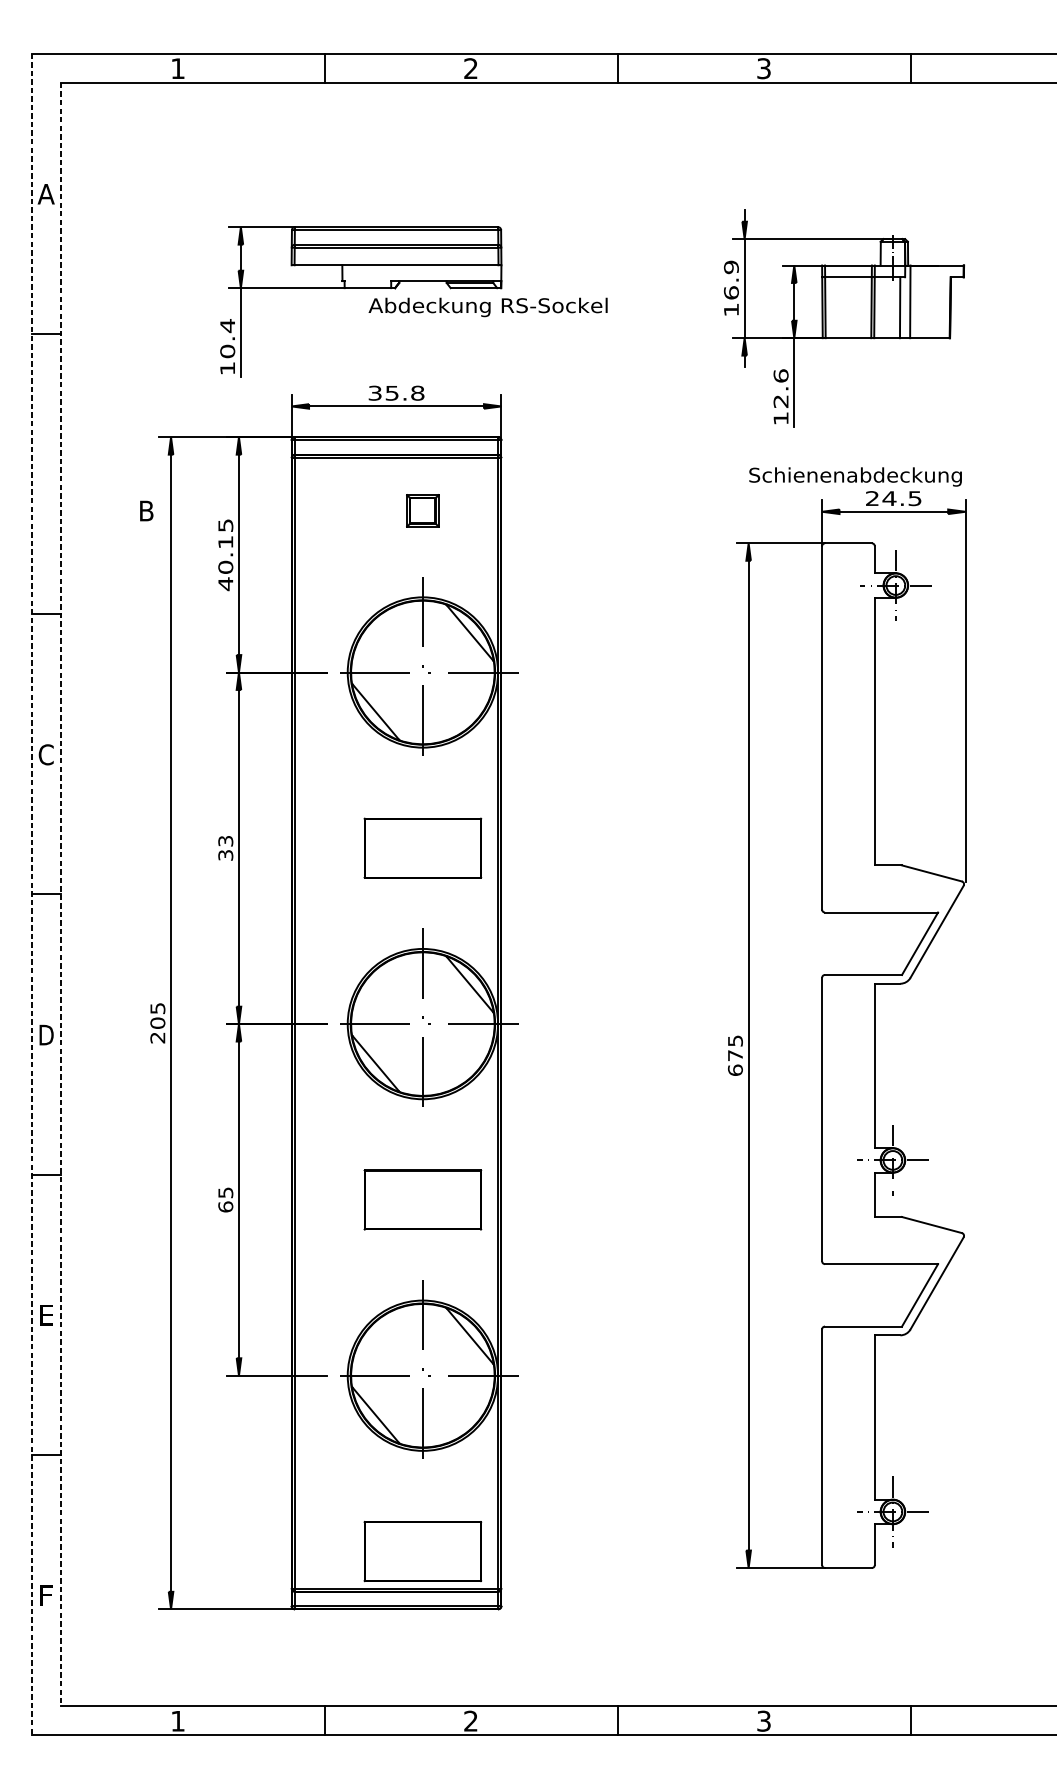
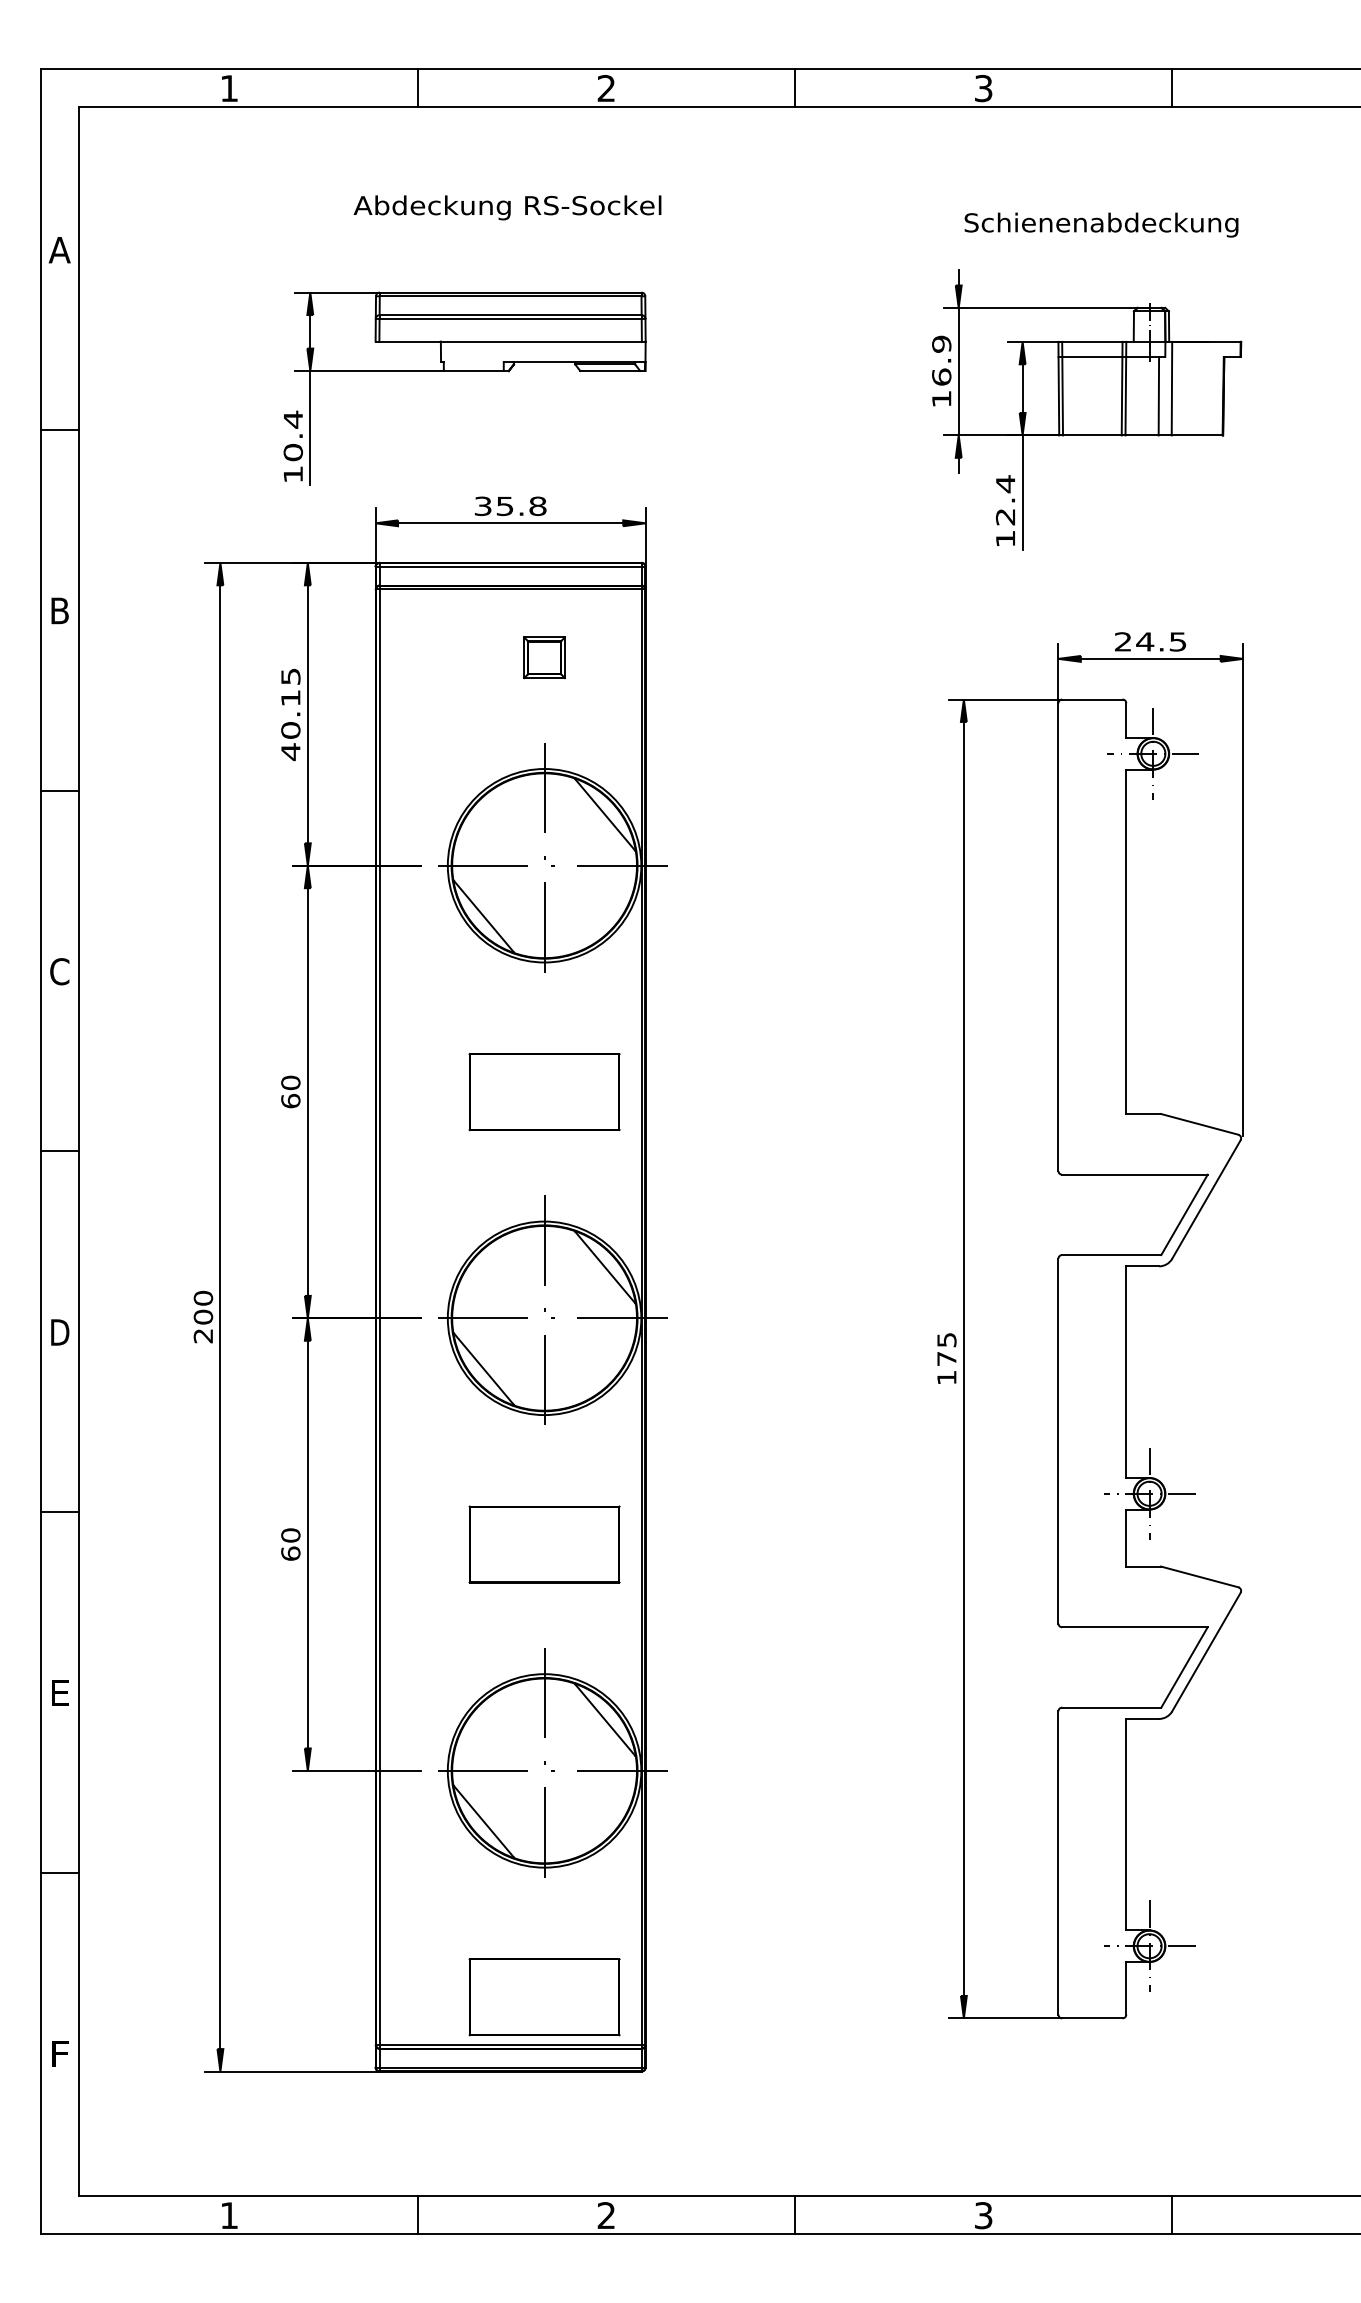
text: (488, 307) -> (507, 207), moved
text: (780, 376) -> (1005, 484), 12.6 -> 12.4
text: (855, 476) -> (1101, 224), moved
text: (146, 510) -> (59, 610), moved
text: (225, 847) -> (290, 1091), 33 -> 60
line: (31, 894) -> (40, 1151), dashed -> solid
line: (60, 894) -> (78, 1151), dashed -> solid
text: (157, 1007) -> (203, 1297), 205 -> 200
text: (735, 1070) -> (946, 1377), 675 -> 175
text: (225, 1192) -> (290, 1535), 65 -> 60

